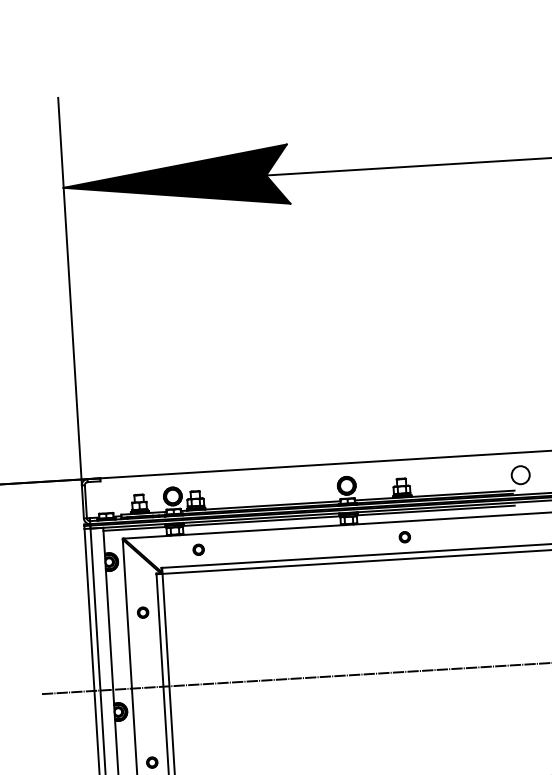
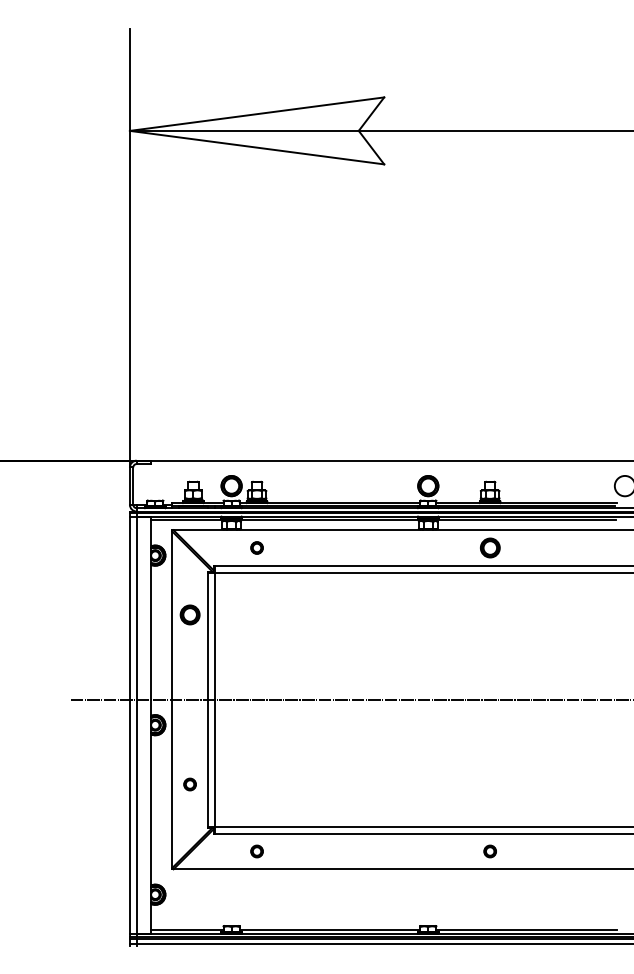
fill: (175, 180) -> (256, 130), removed
part: (404, 536) -> (489, 547), size x1.6
part: (142, 612) -> (189, 614), size x1.6

